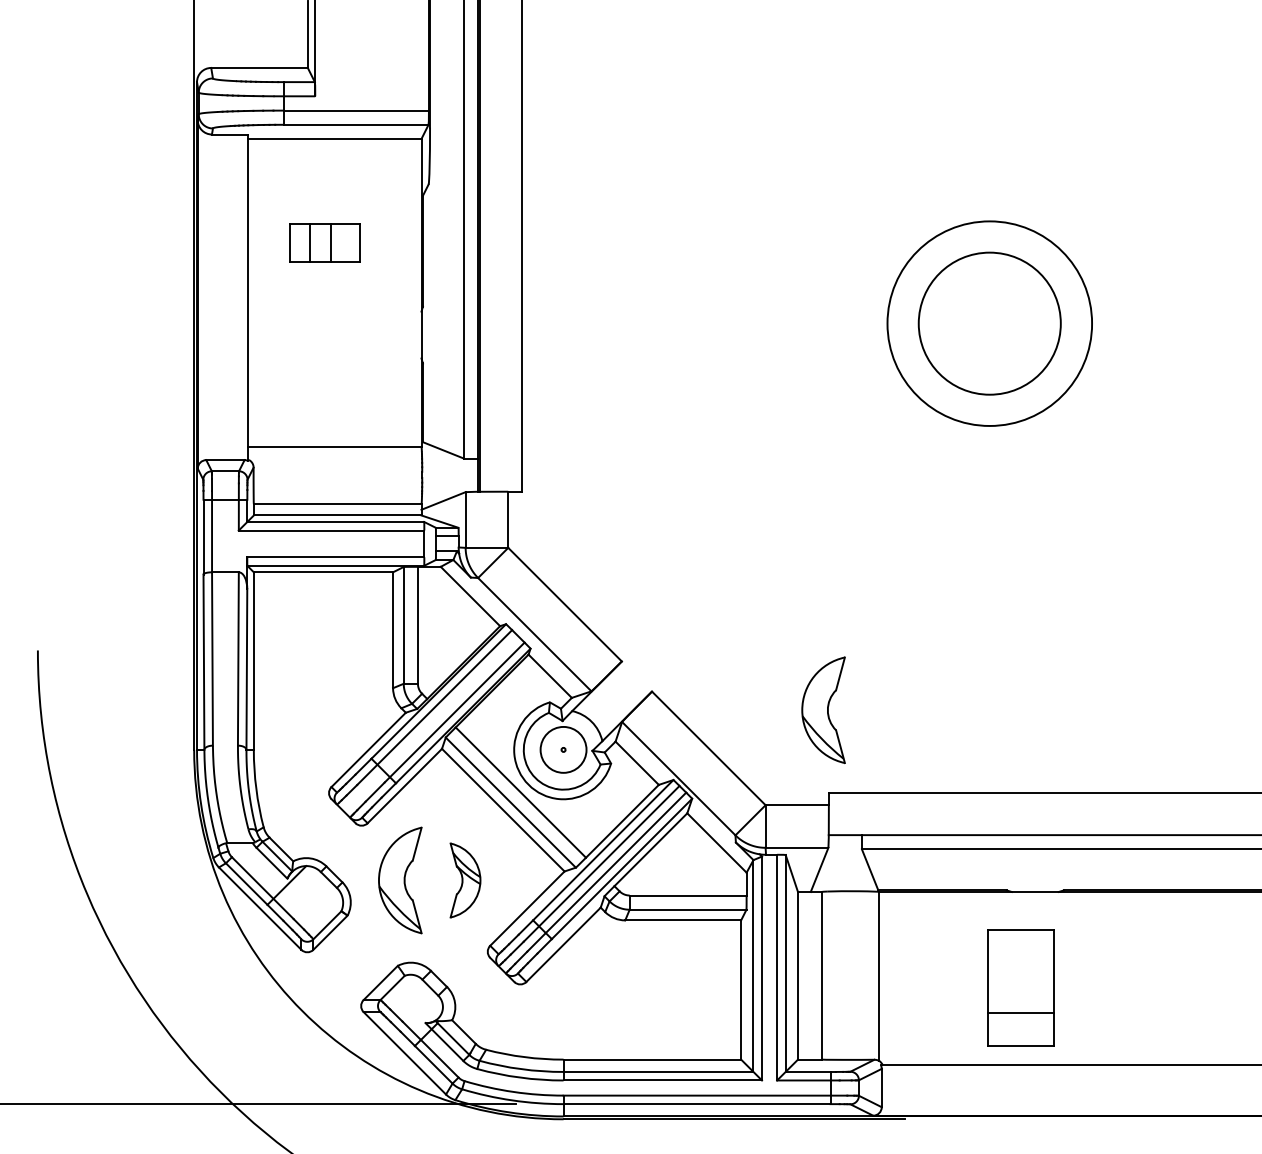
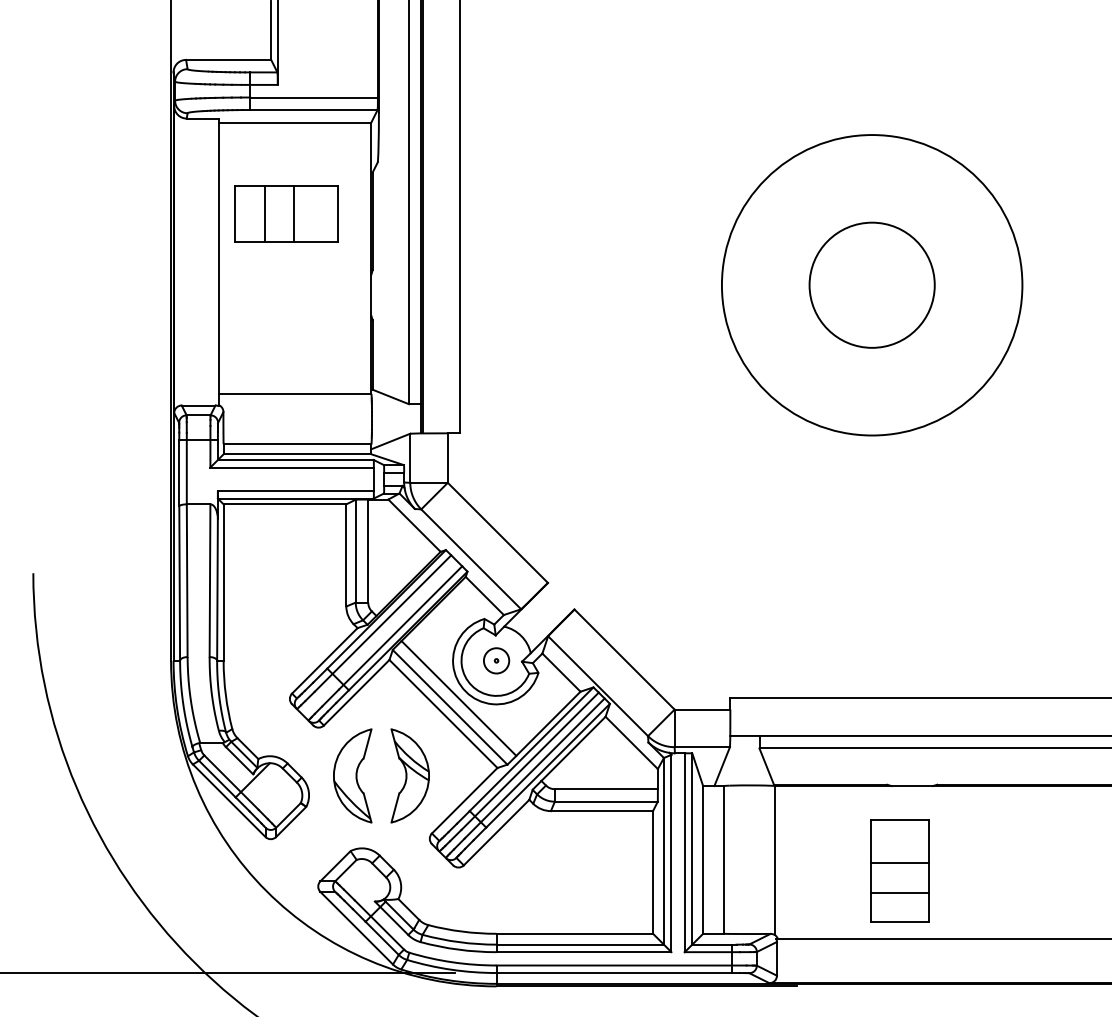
part: (325, 242) -> (286, 213), size x1.67
circle: (989, 323) -> (871, 285), size x1.67
part: (823, 709) -> (725, 625), removed
circle: (563, 749) -> (496, 660), size x0.62
part: (464, 879) -> (409, 775), size x1.43
line: (1020, 978) -> (899, 862), added

